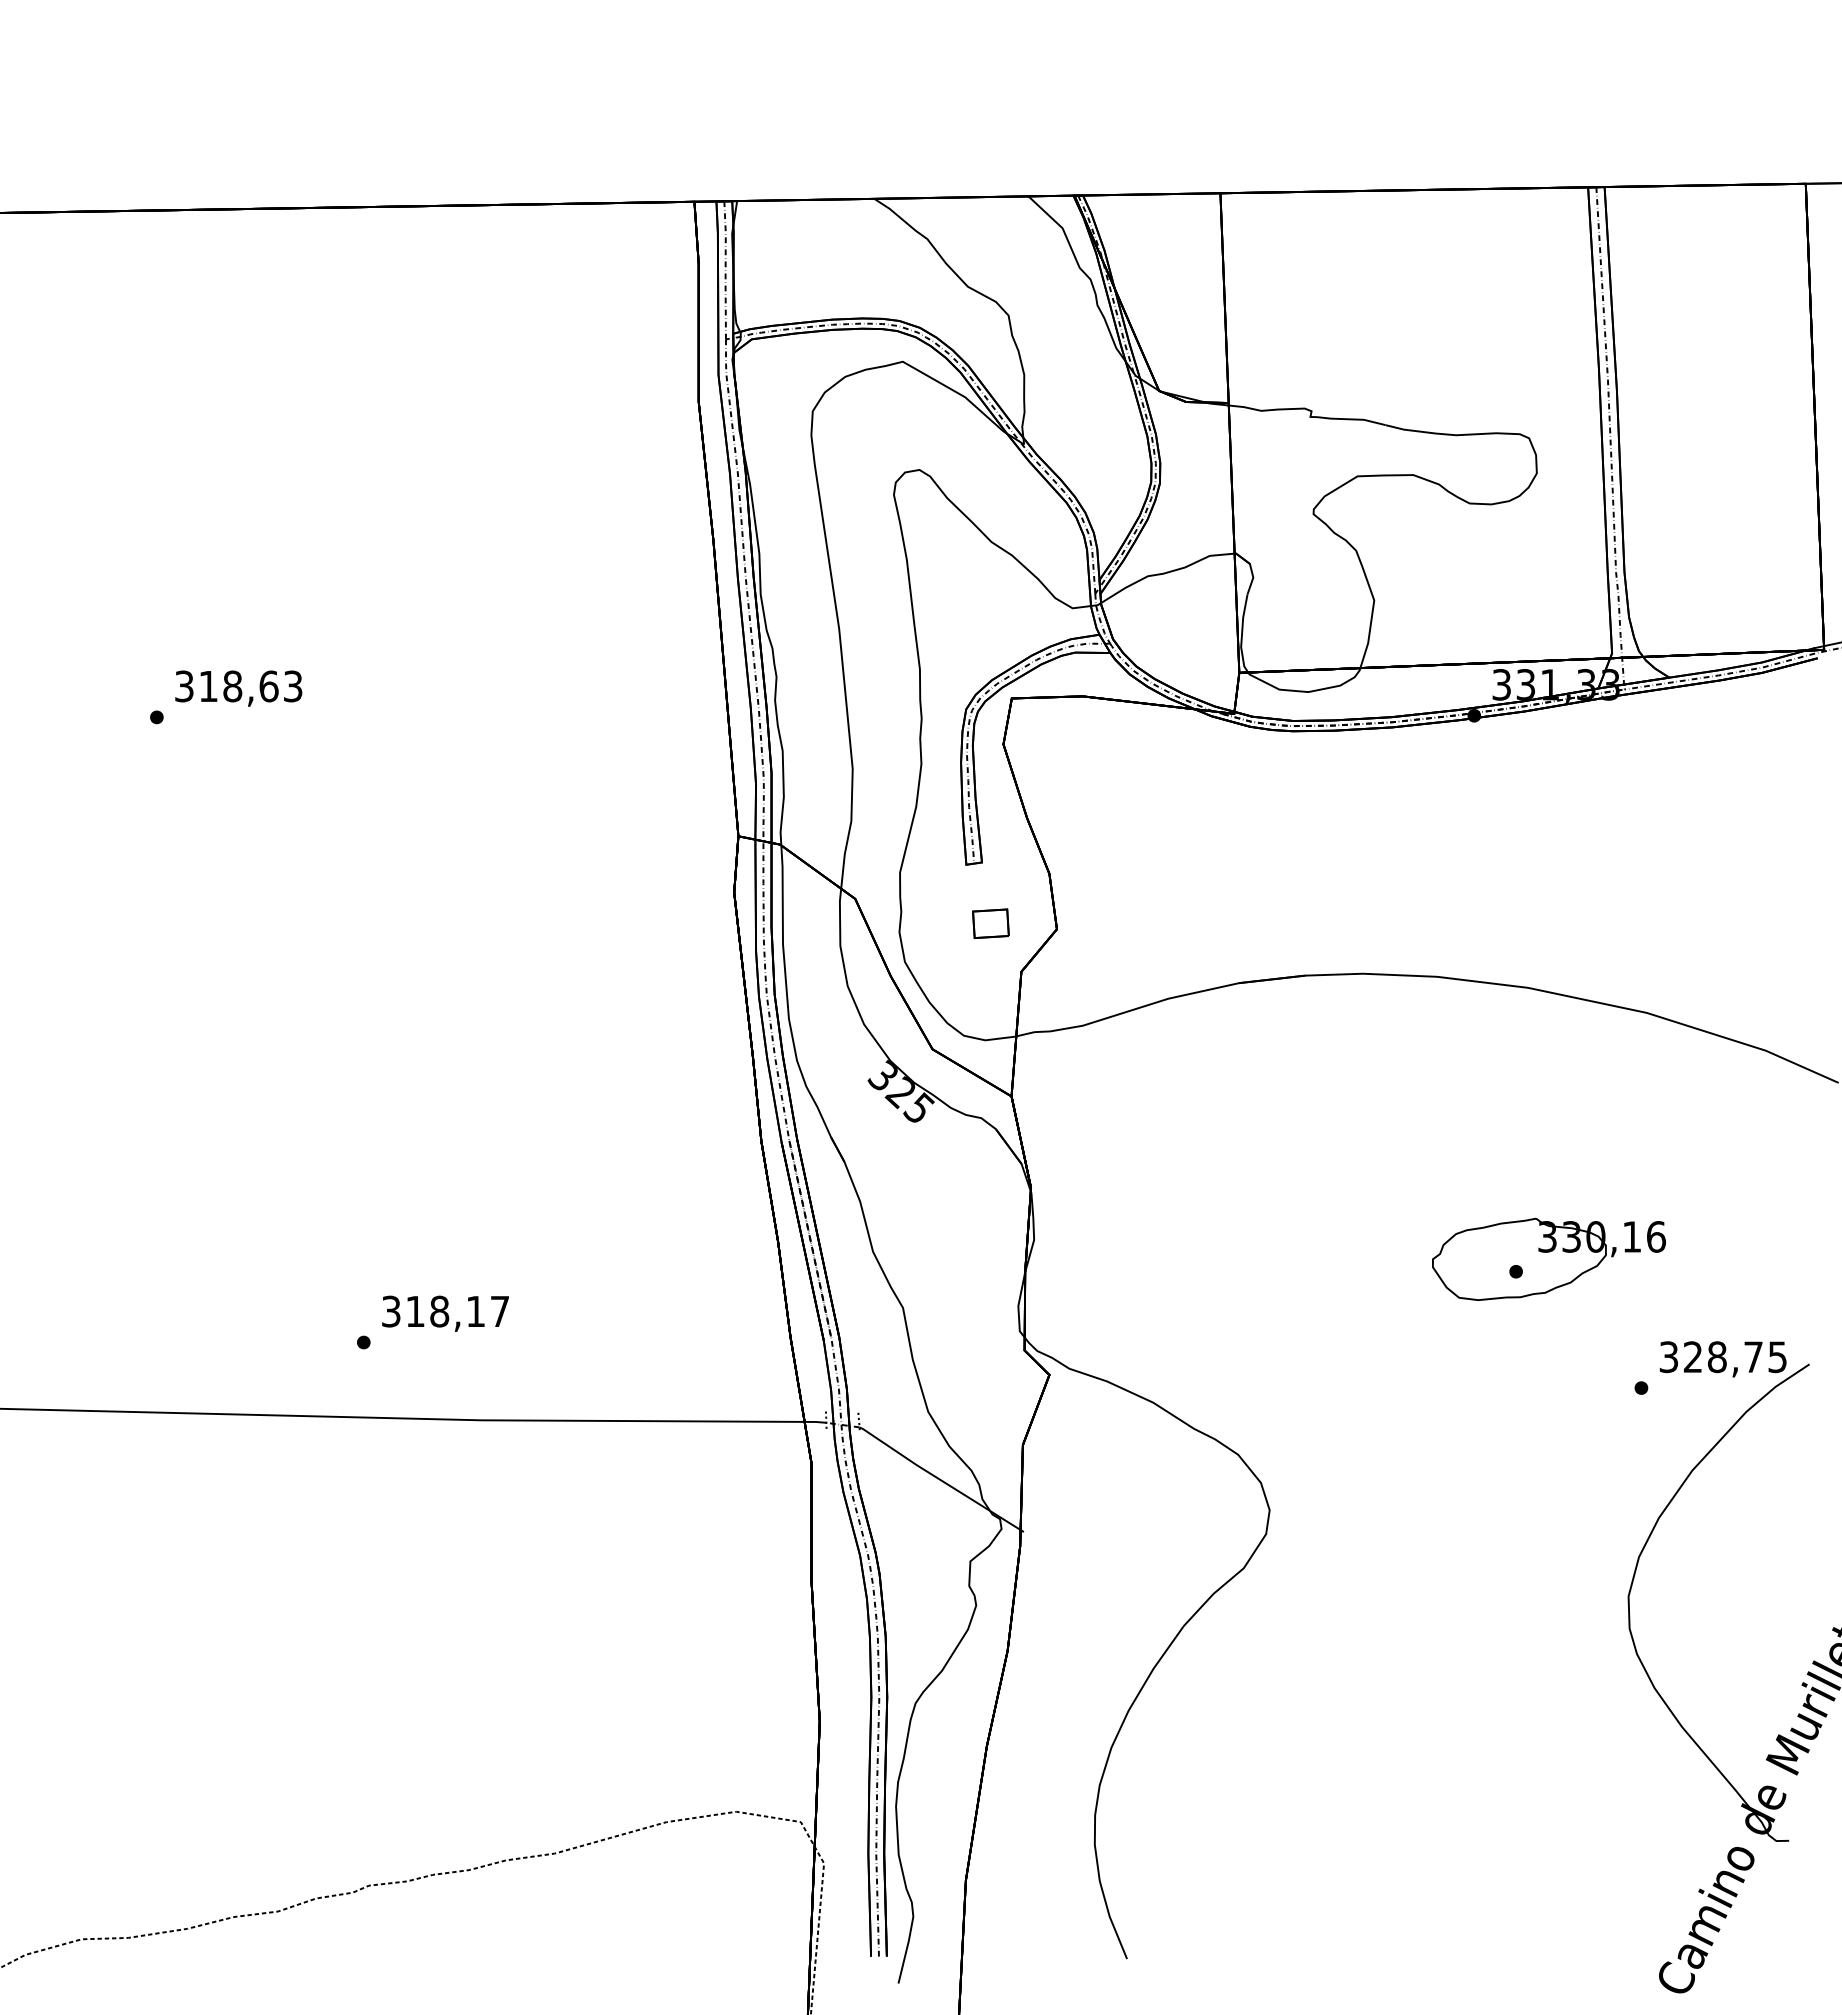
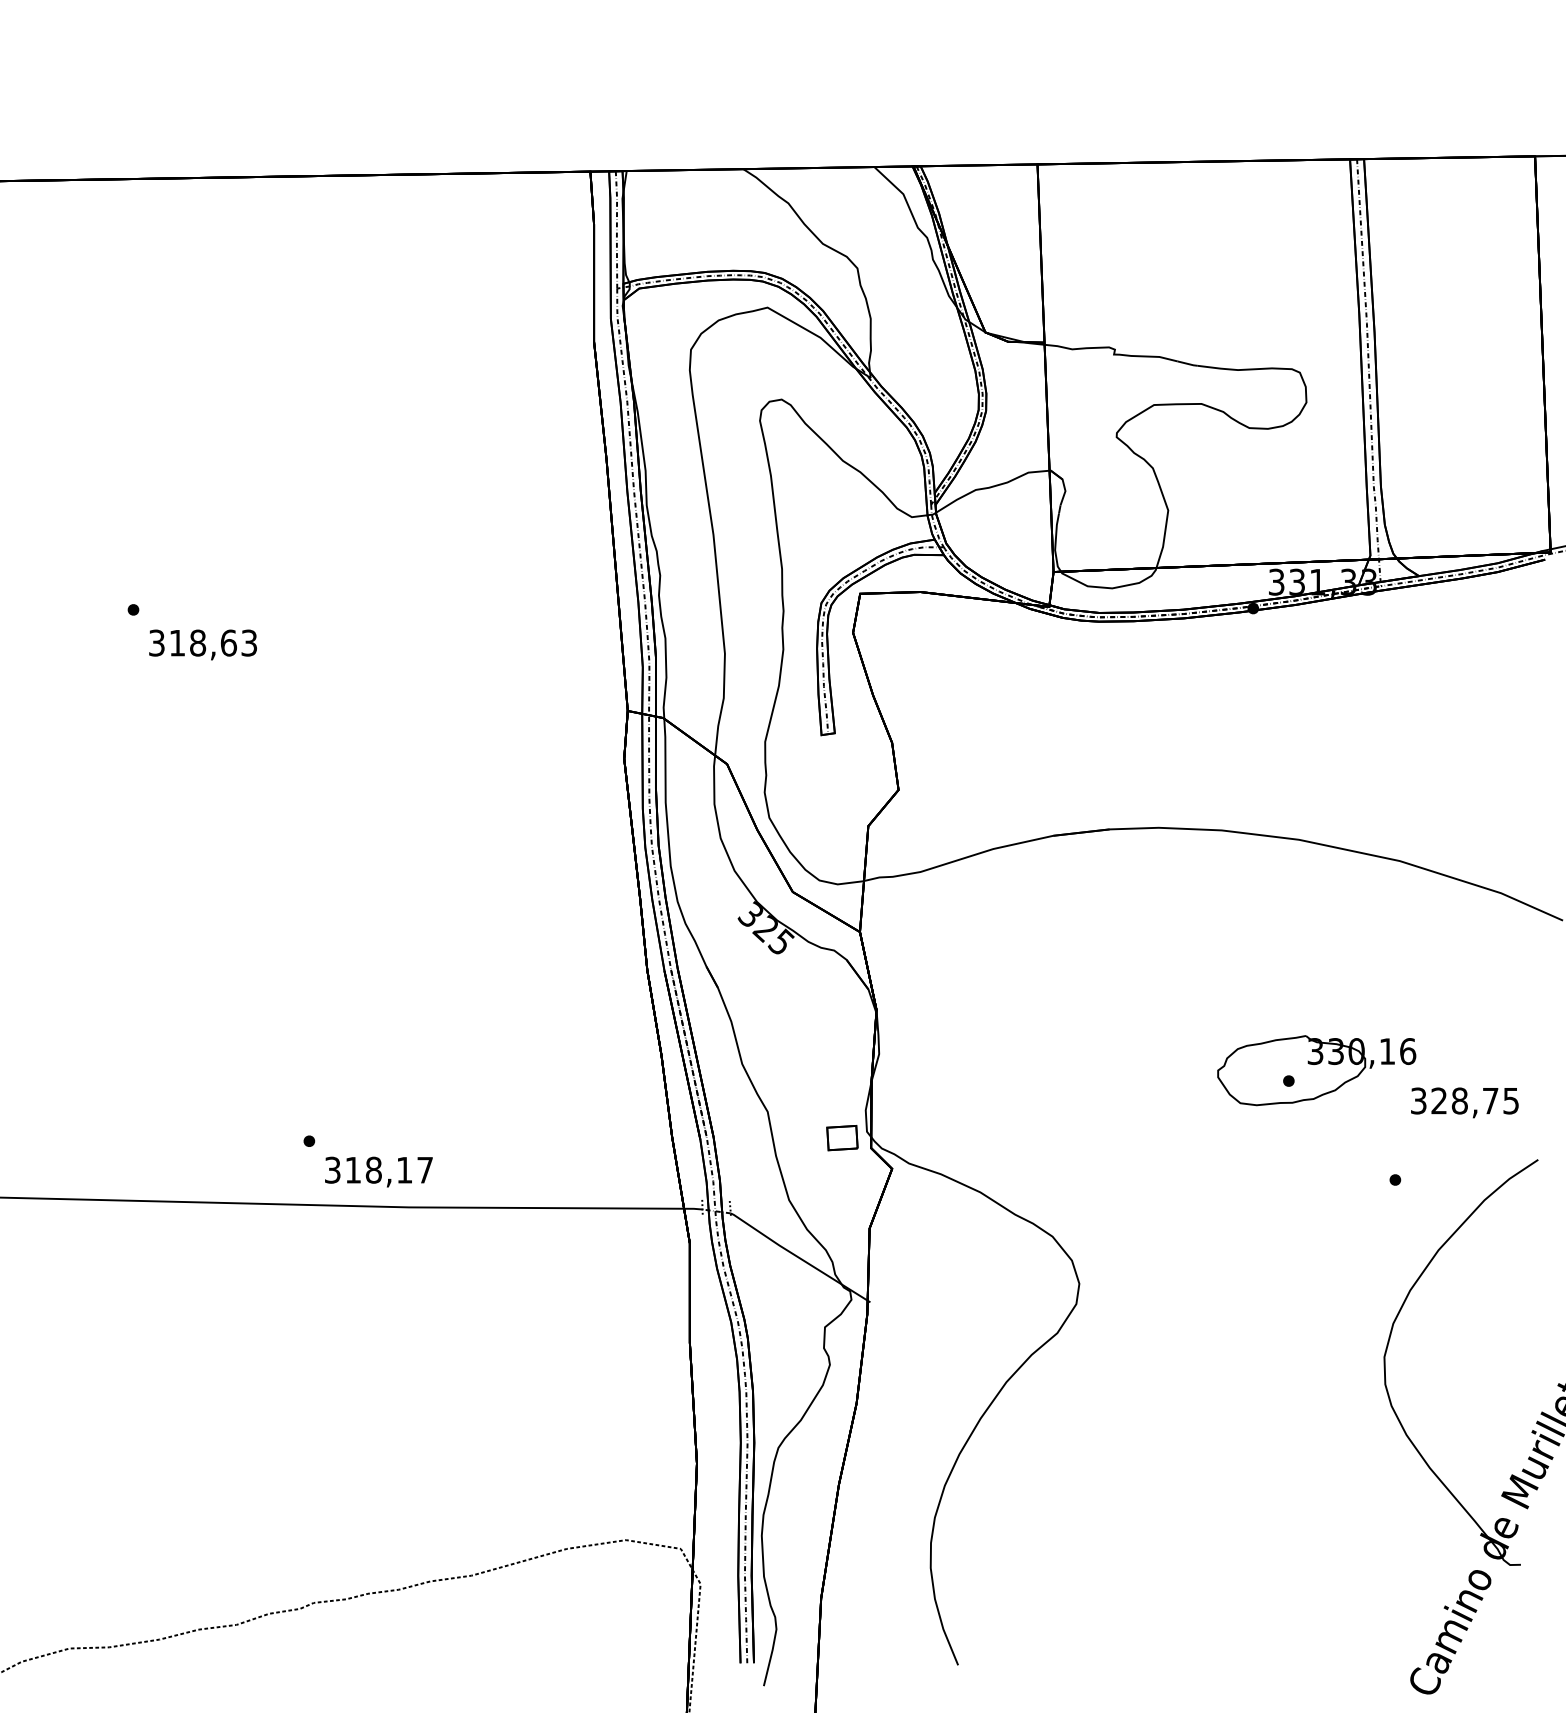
text: (238, 688) -> (202, 644), moved
part: (990, 923) -> (842, 1137), moved
text: (445, 1313) -> (378, 1171), moved
text: (1722, 1359) -> (1464, 1103), moved

